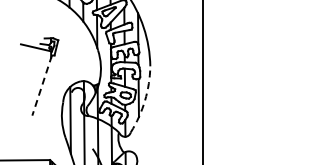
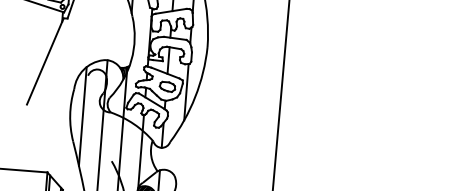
line: (42, 85) -> (45, 61), dashed -> solid
arc: (145, 100) -> (196, 96), dashed -> solid

